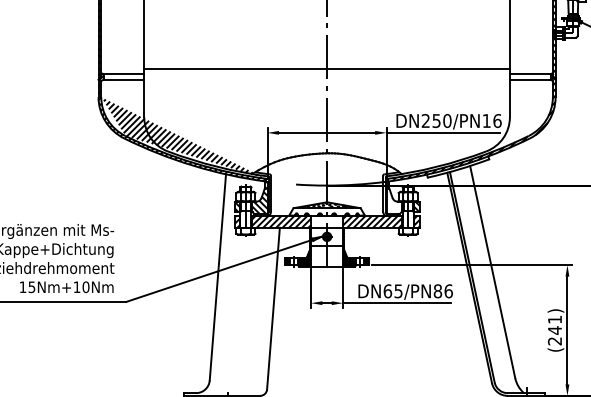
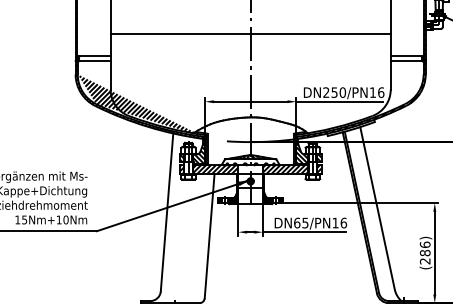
line: (326, 68) -> (250, 33), moved
hatch: (394, 197) -> (302, 151), added
text: (437, 290) -> (335, 222), DN65/PN86 -> DN65/PN16
text: (554, 324) -> (424, 248), (241) -> (286)

